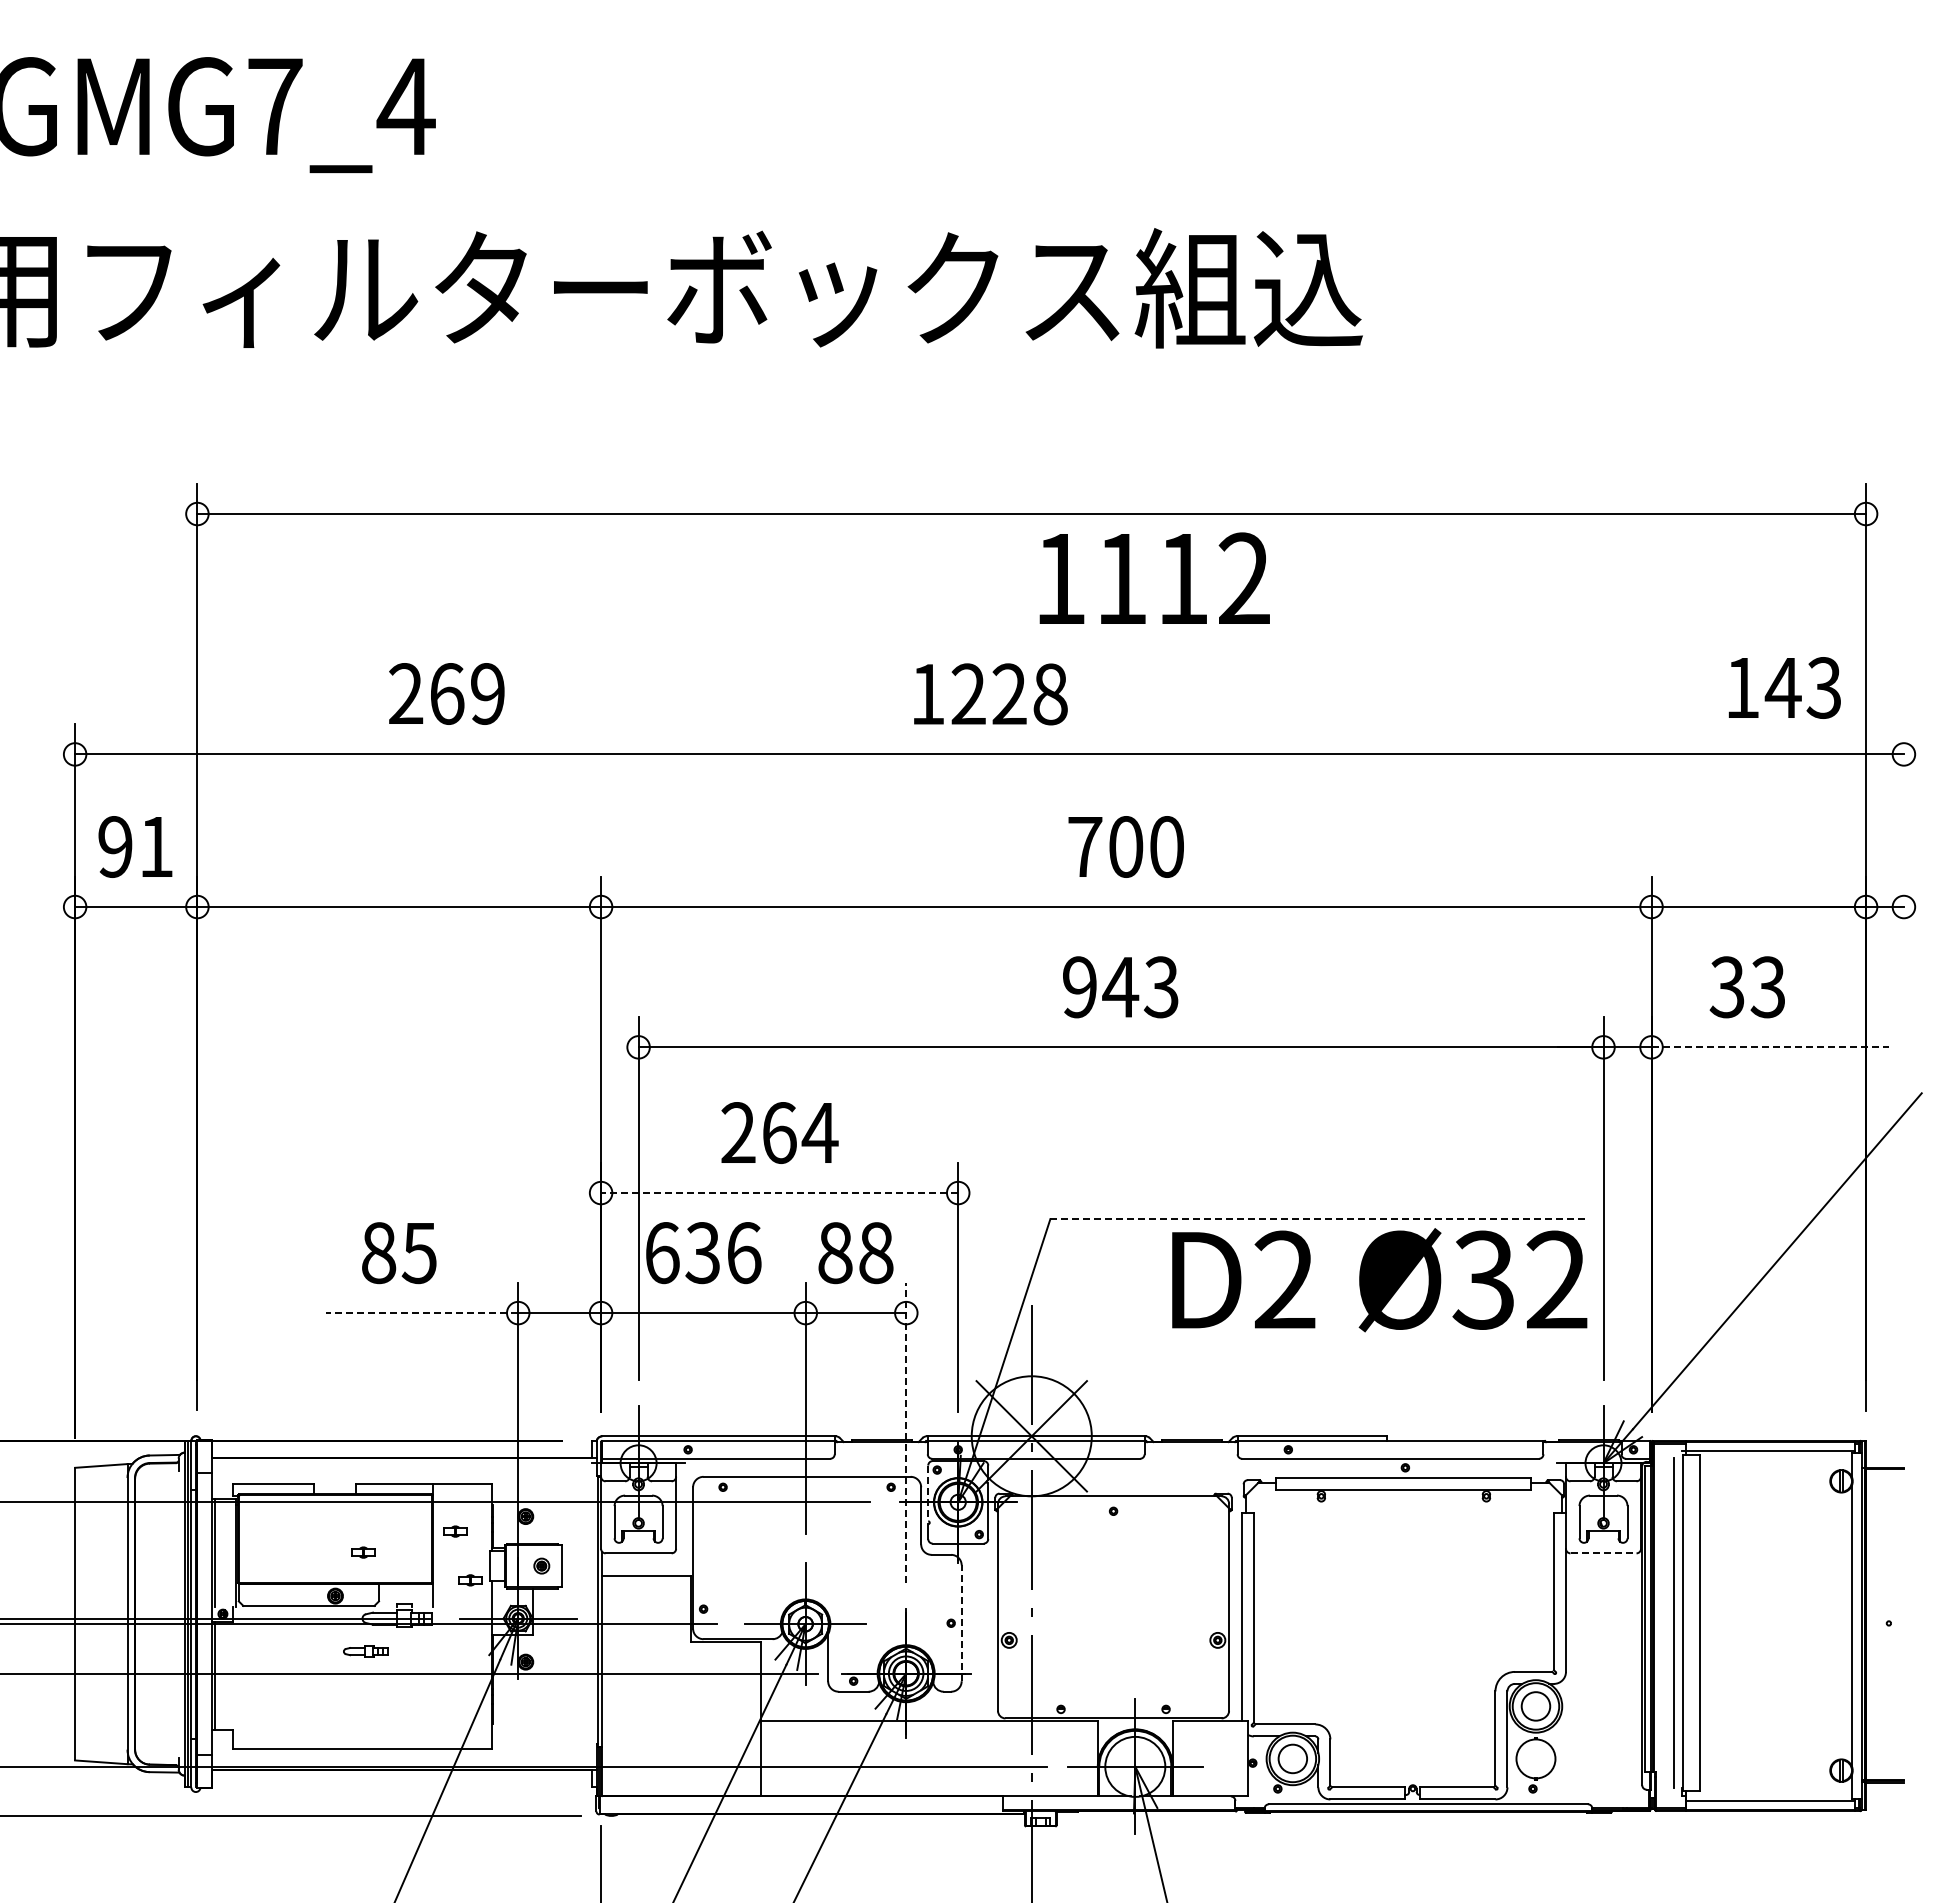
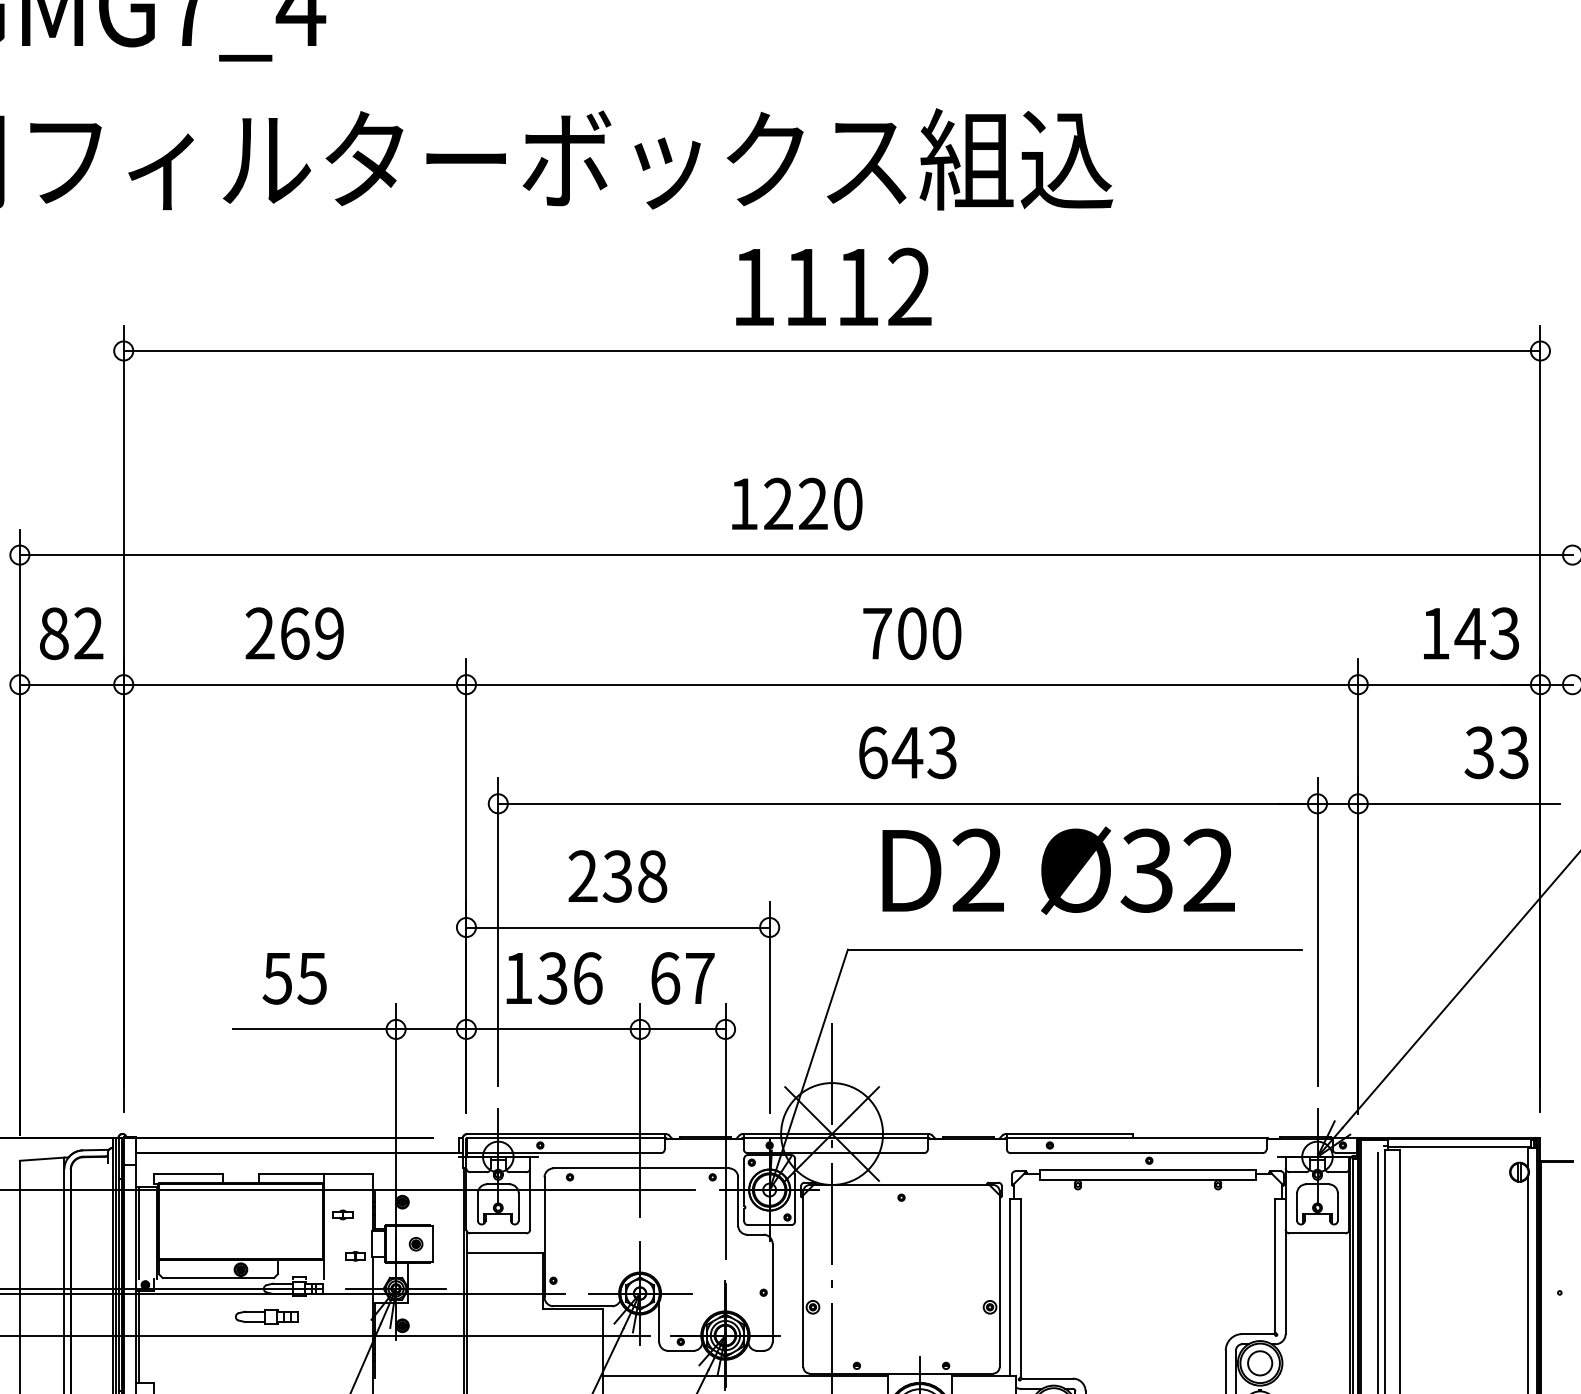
text: (1154, 577) -> (833, 286), moved
text: (1784, 687) -> (1471, 633), moved
text: (446, 693) -> (294, 633), moved
text: (1050, 694) -> (847, 504), 1228 -> 1220
text: (135, 846) -> (71, 633), 91 -> 82
text: (1080, 987) -> (873, 752), 943 -> 643
text: (1746, 987) -> (1495, 752), moved
line: (1770, 1047) -> (1459, 803), dashed -> solid
text: (799, 1133) -> (634, 876), 264 -> 238
line: (779, 1193) -> (617, 927), dashed -> solid
line: (1318, 1219) -> (1075, 949), dashed -> solid
text: (378, 1253) -> (277, 978), 85 -> 55
text: (662, 1253) -> (518, 978), 636 -> 136
text: (855, 1253) -> (682, 978), 88 -> 67
text: (1379, 1280) -> (1058, 871), moved
line: (421, 1313) -> (313, 1029), dashed -> solid
line: (906, 1433) -> (725, 1131), dashed -> solid
line: (928, 1493) -> (744, 1182), dashed -> solid
part: (363, 1552) -> (264, 1232), removed
line: (1604, 1553) -> (1318, 1233), dashed -> solid
line: (961, 1623) -> (772, 1292), dashed -> solid
part: (365, 1651) -> (266, 1316), size x1.67

